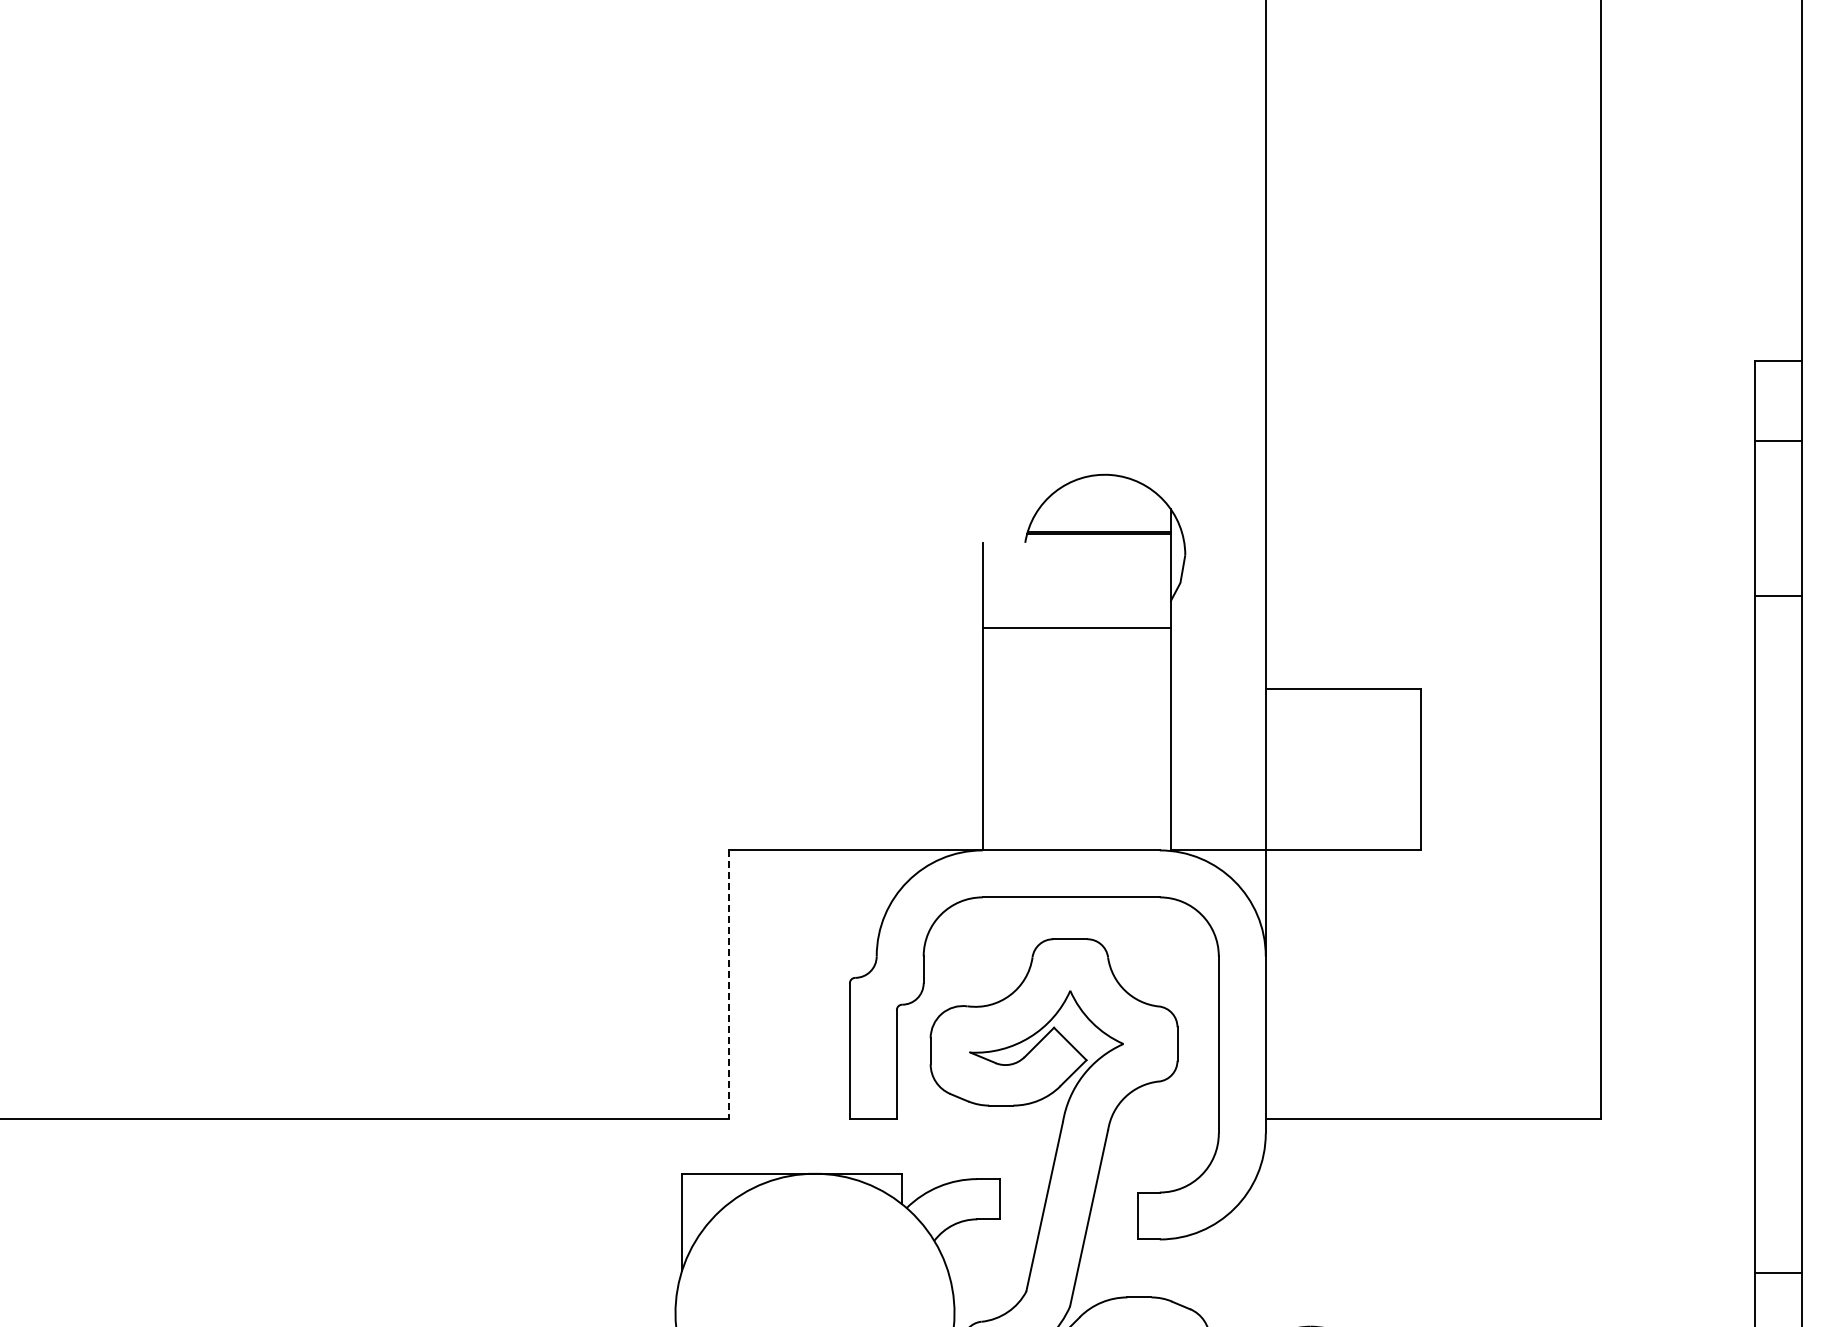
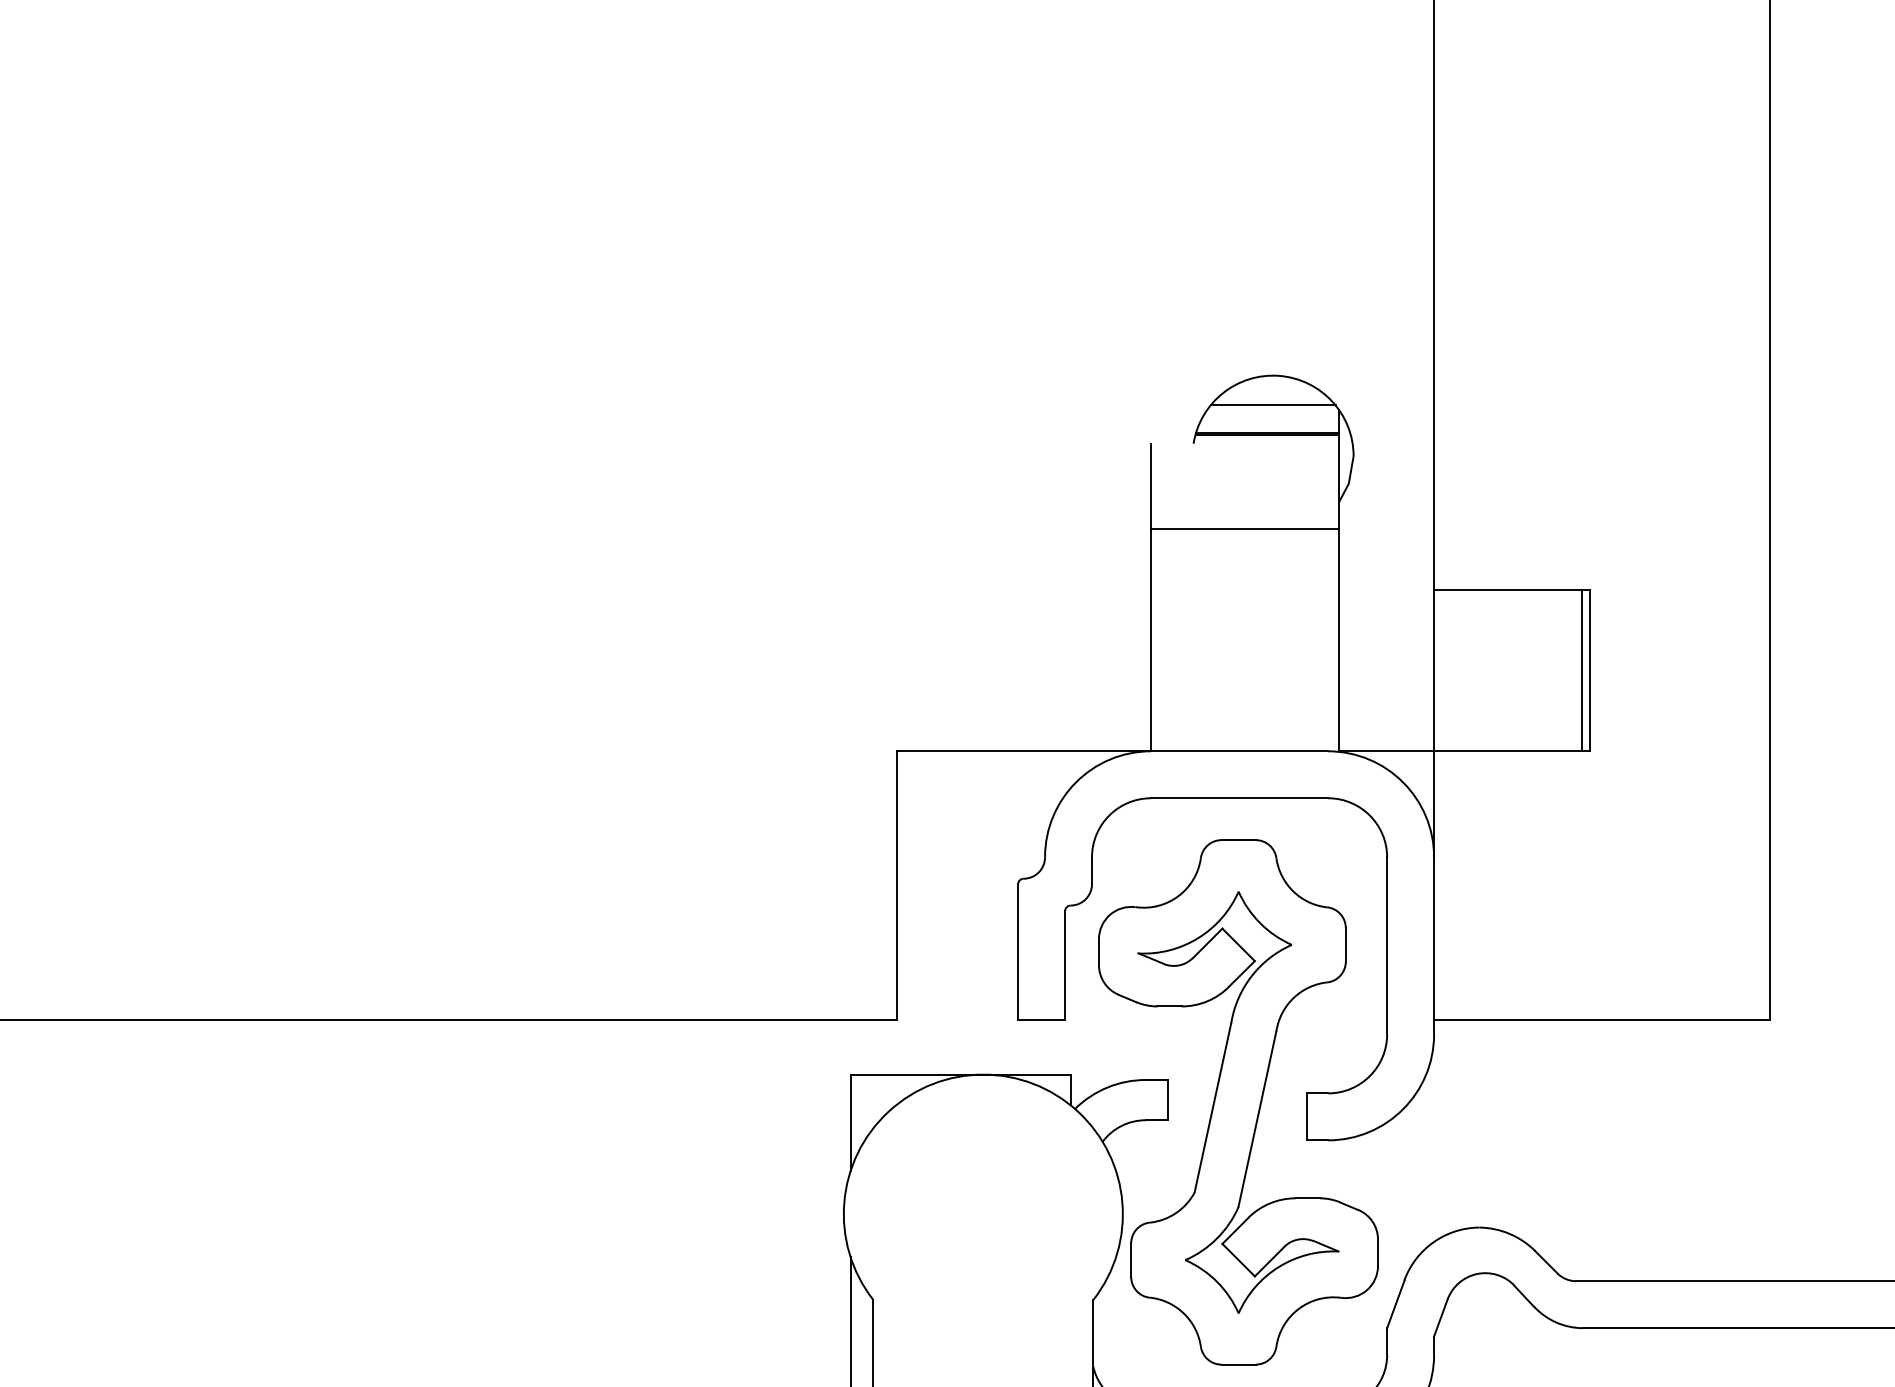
line: (1104, 504) -> (1272, 405), added
line: (1413, 769) -> (1581, 670), added
line: (729, 984) -> (897, 885), dashed -> solid

